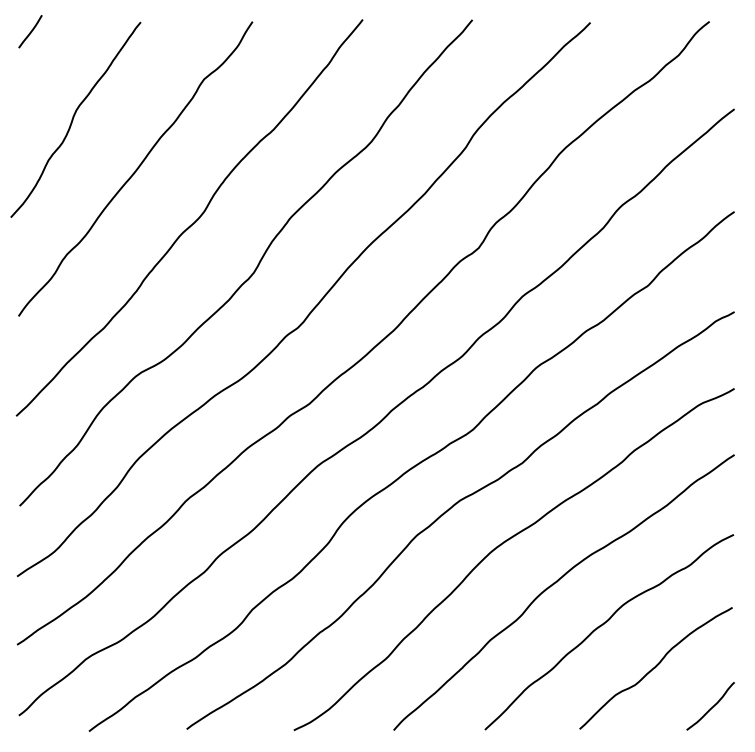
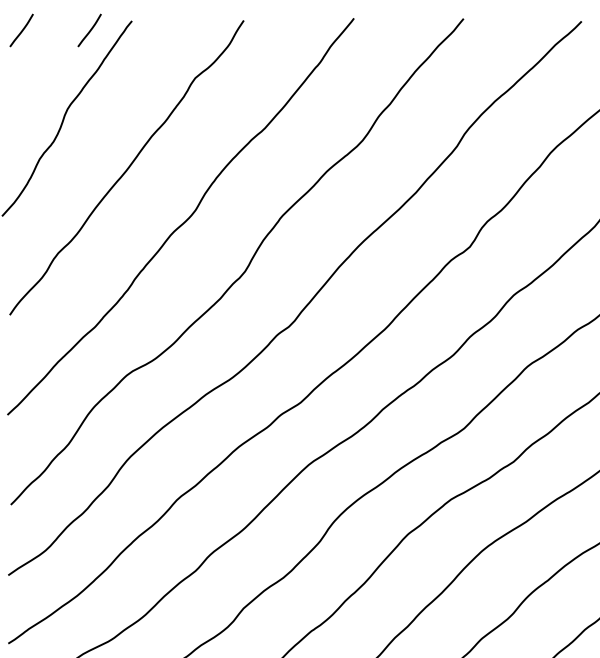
curve: (98, 31) -> (89, 30), added

